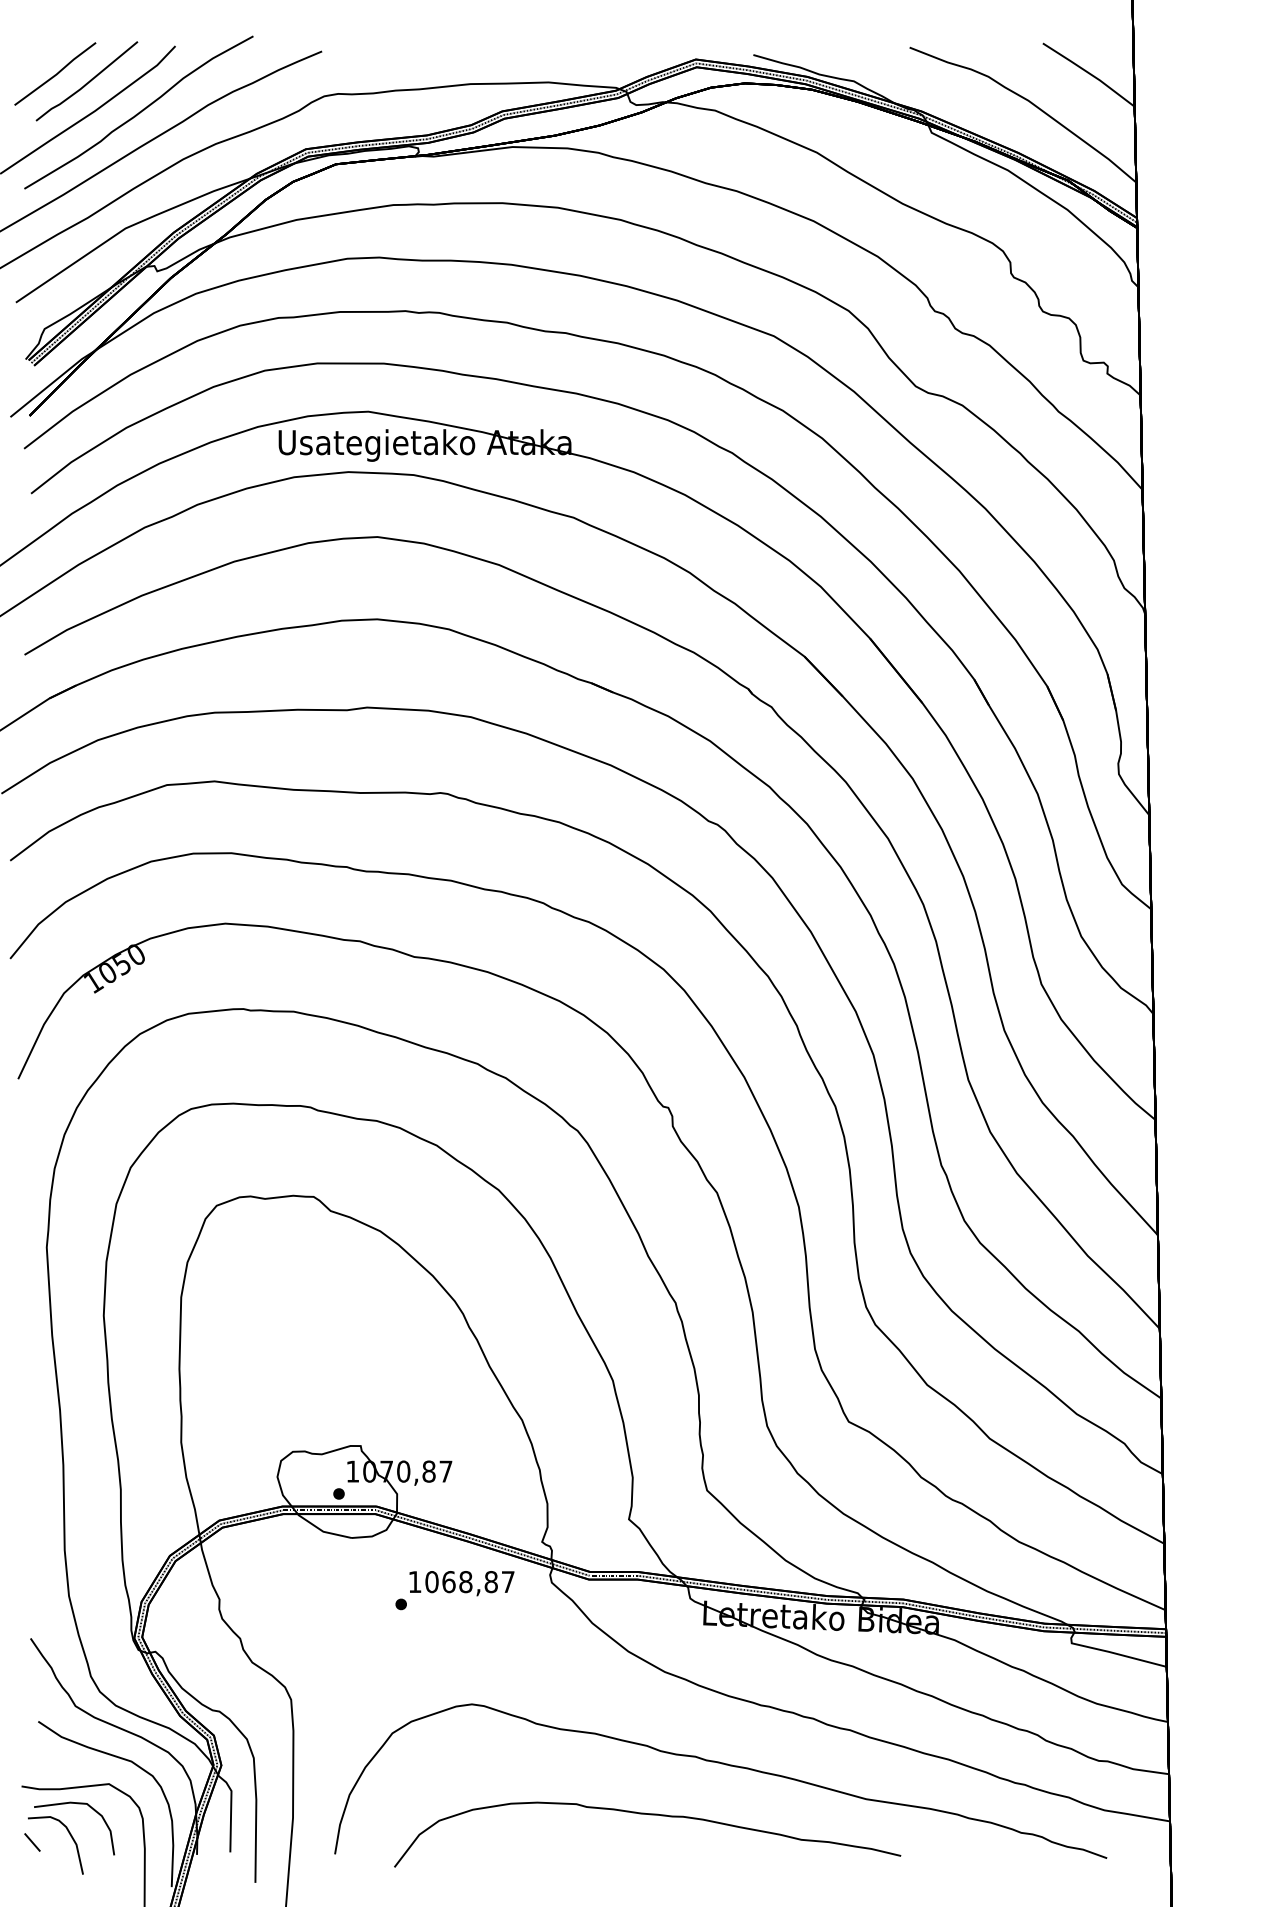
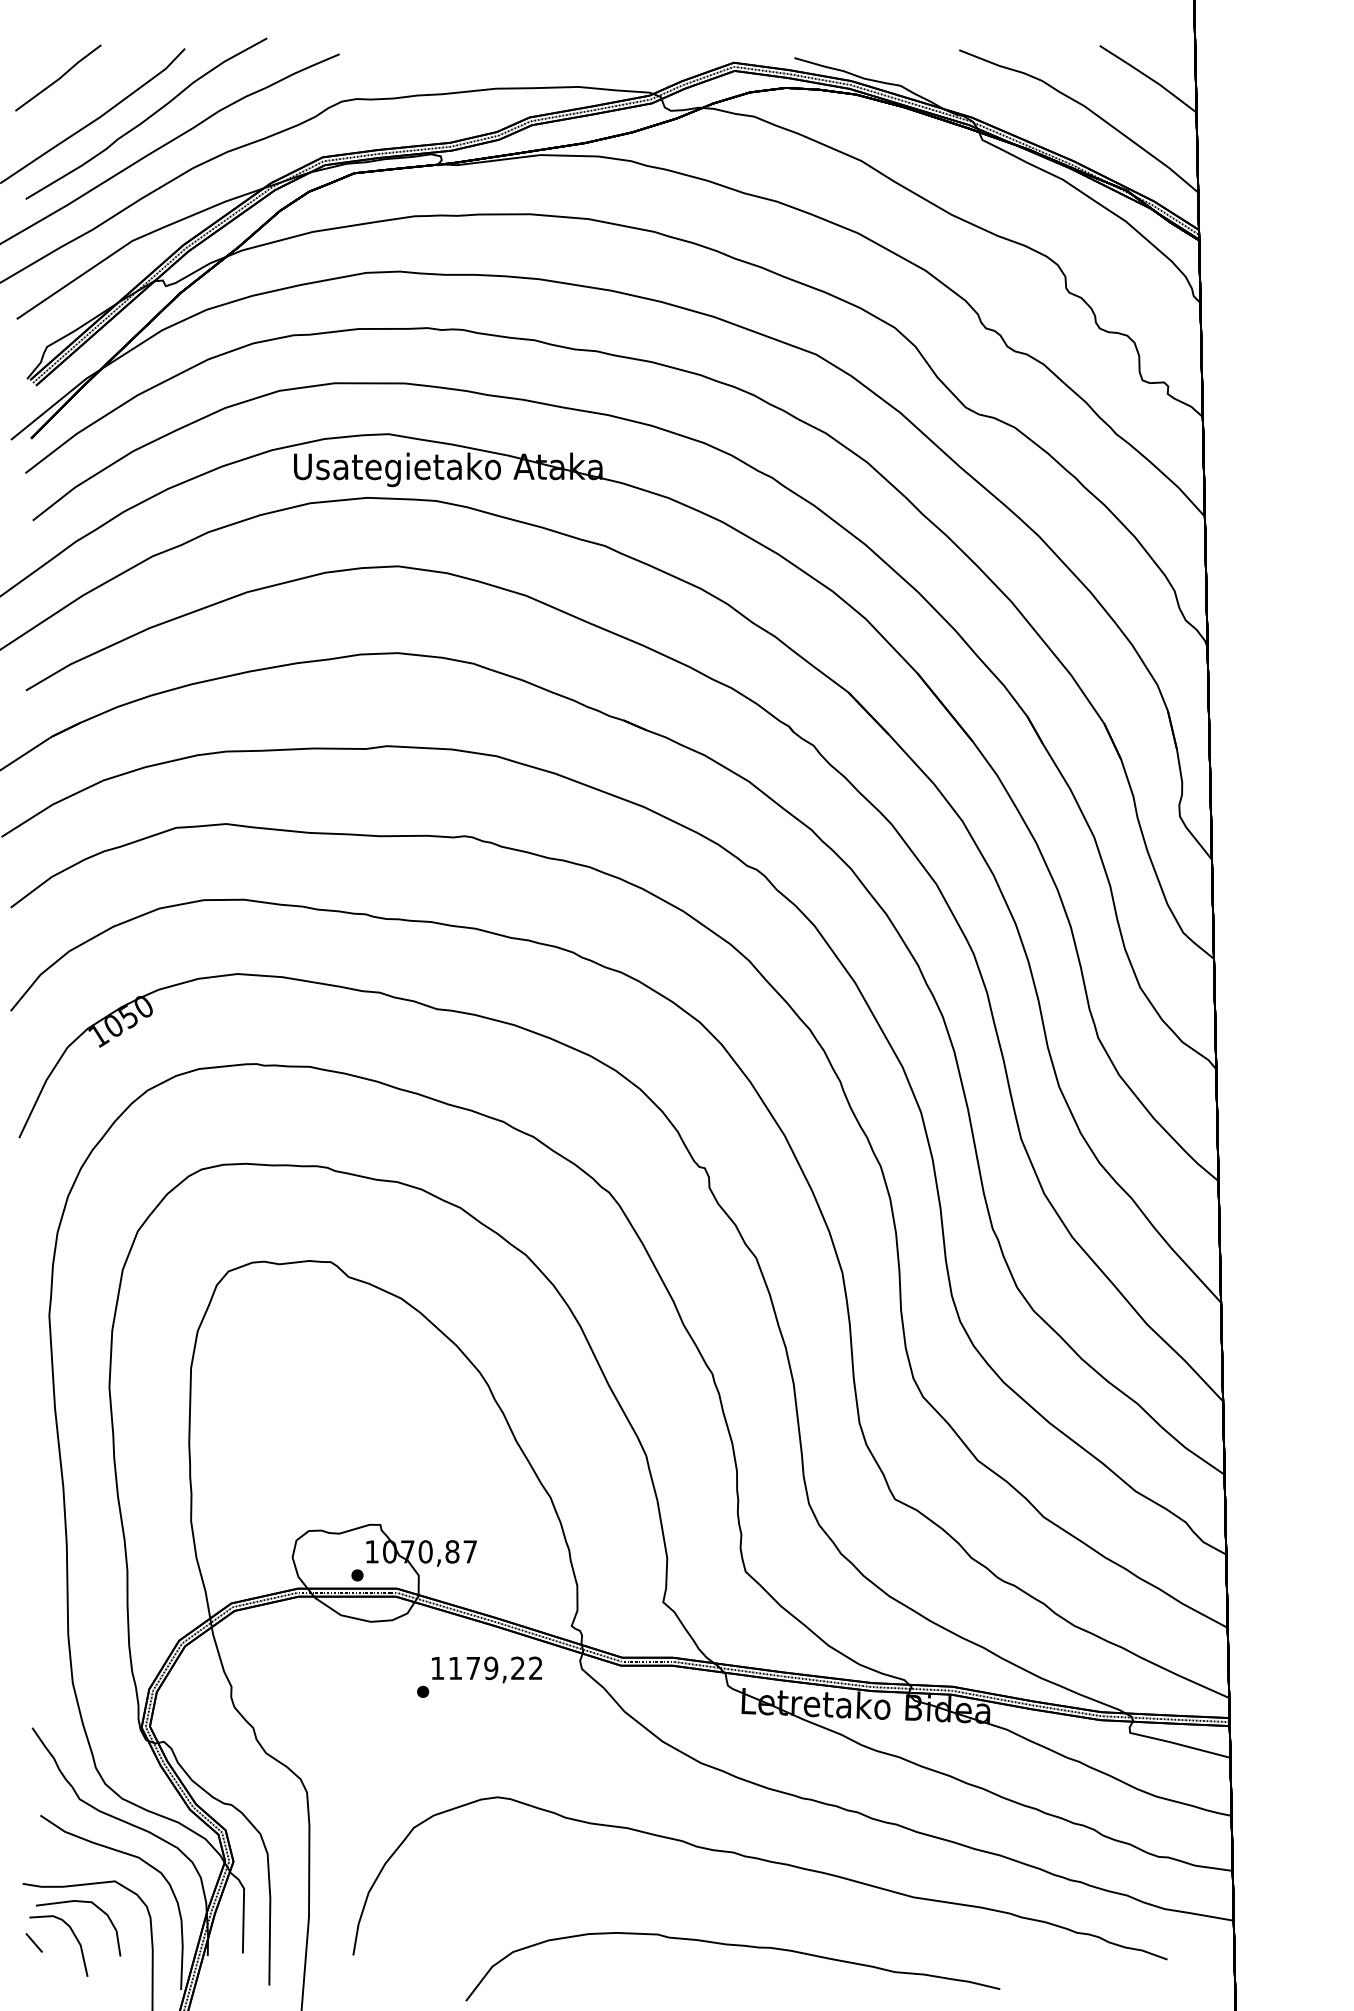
line: (87, 82) -> (92, 86), removed
text: (469, 1582) -> (495, 1668), 1068,87 -> 1179,22
curve: (651, 1815) -> (736, 1946), moved

